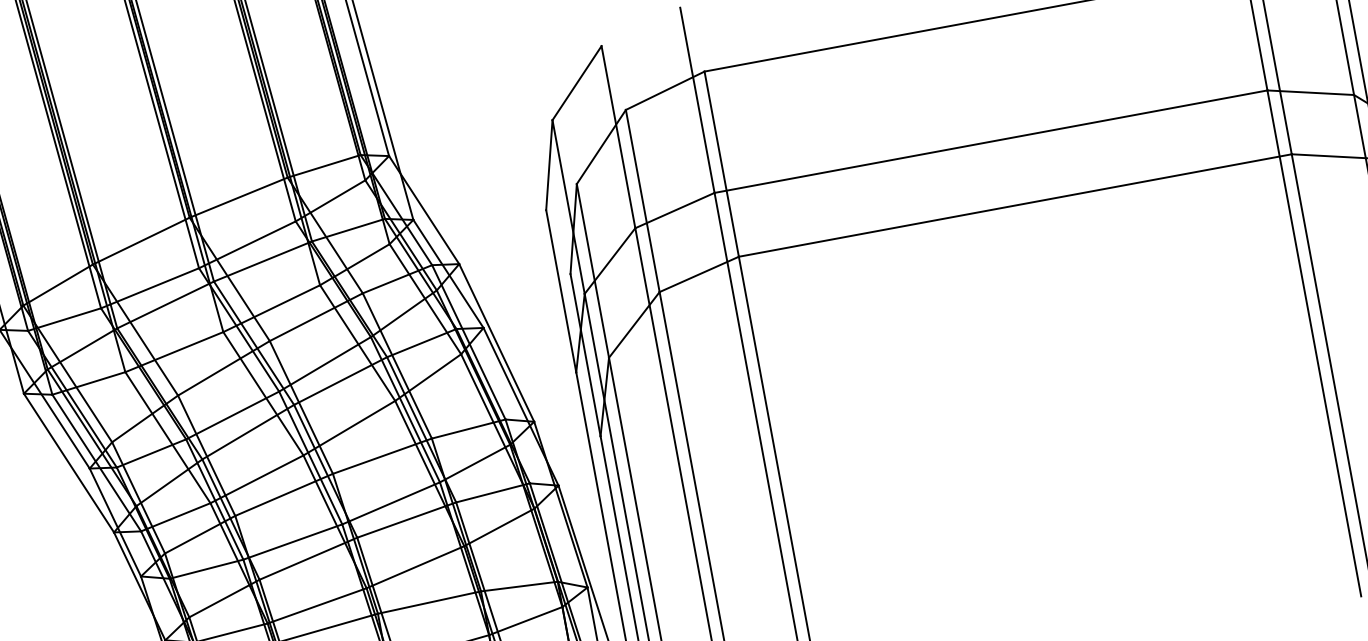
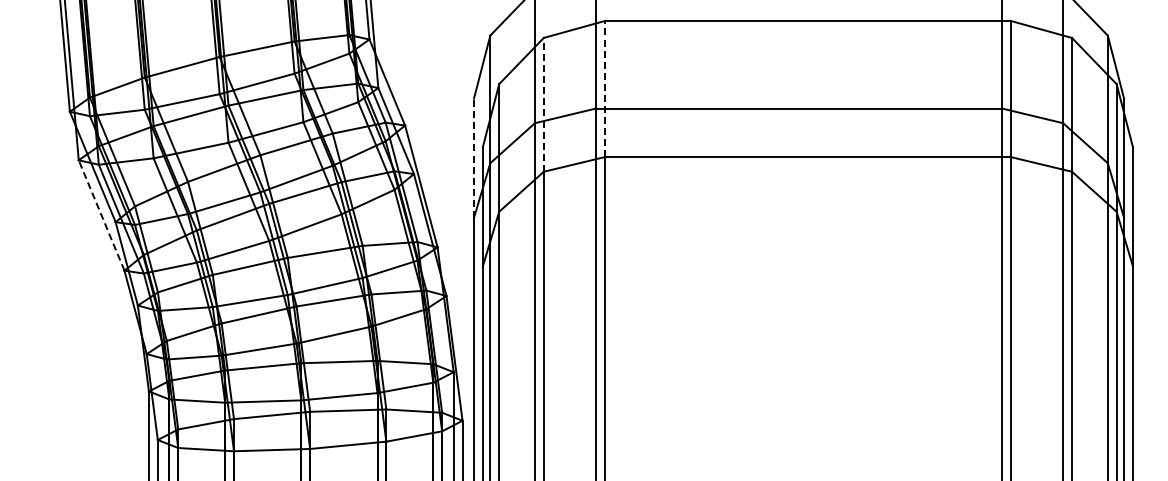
line: (721, 163) -> (604, 88), solid -> dashed
line: (642, 200) -> (543, 104), solid -> dashed
line: (560, 291) -> (473, 158), solid -> dashed
line: (68, 463) -> (101, 215), solid -> dashed

